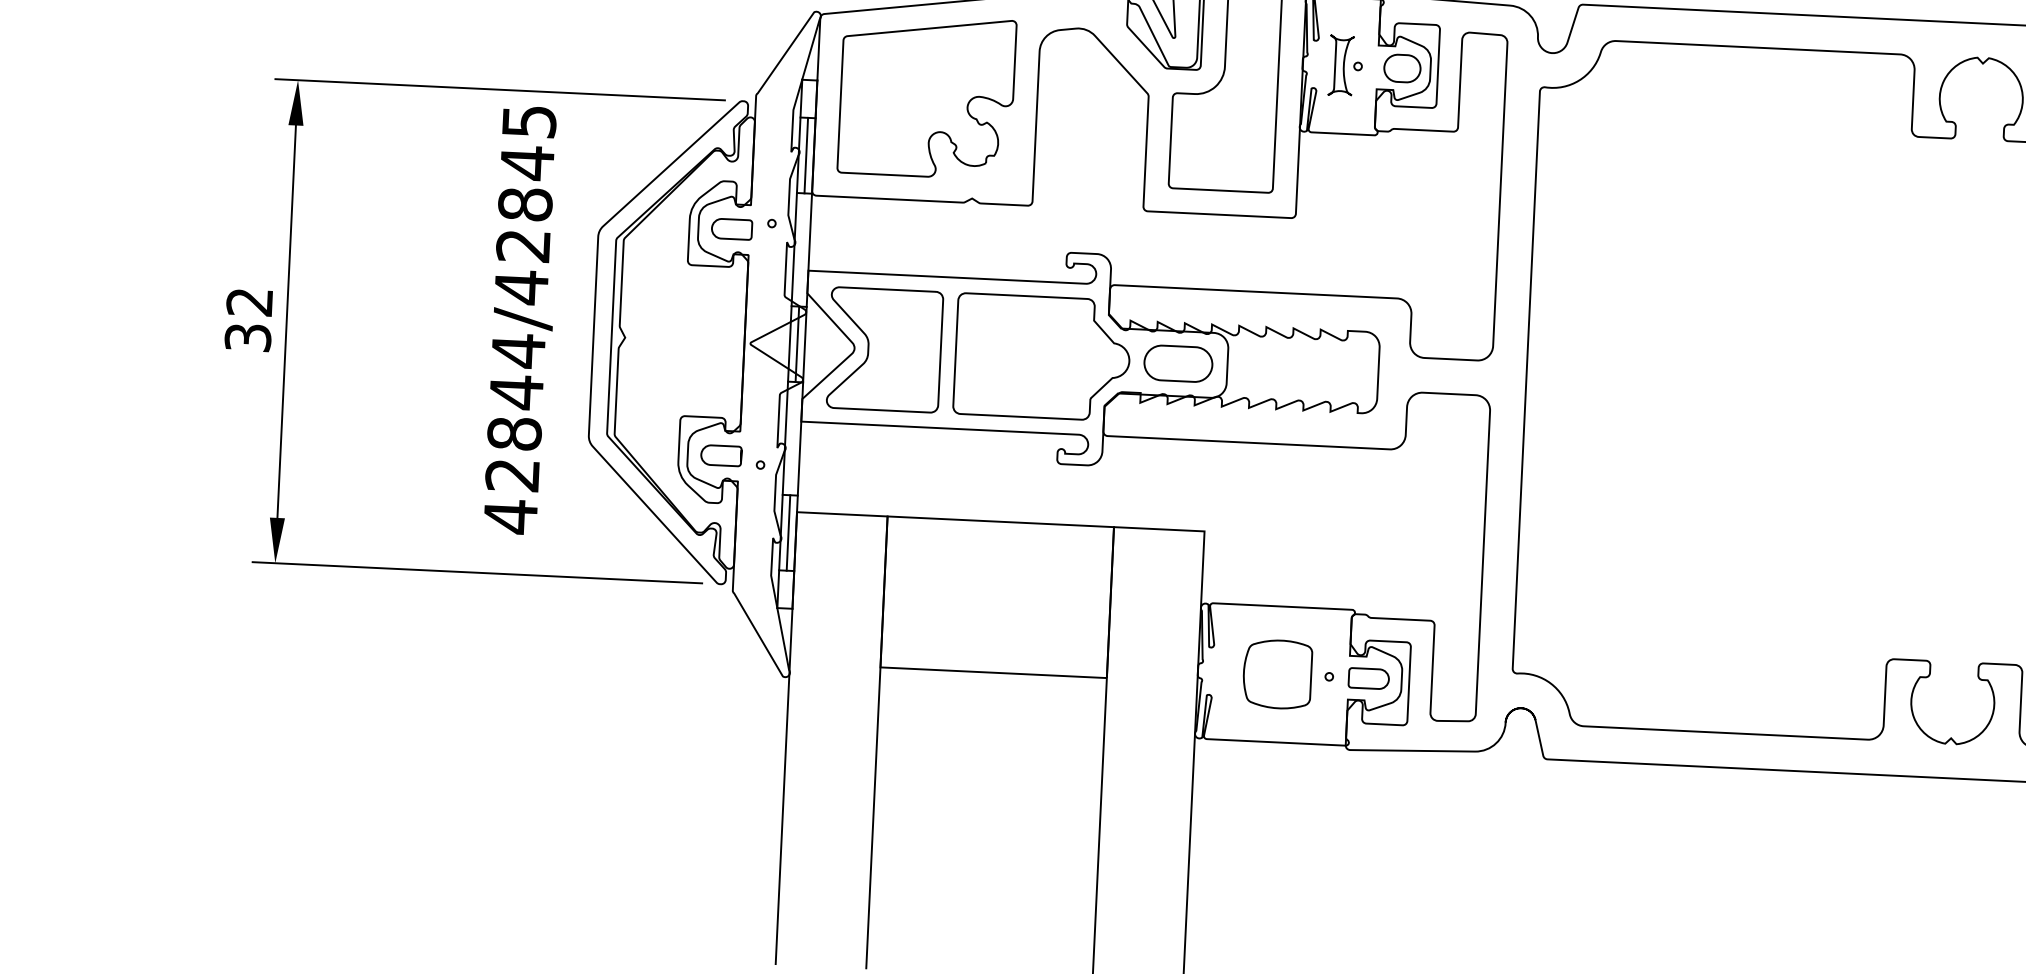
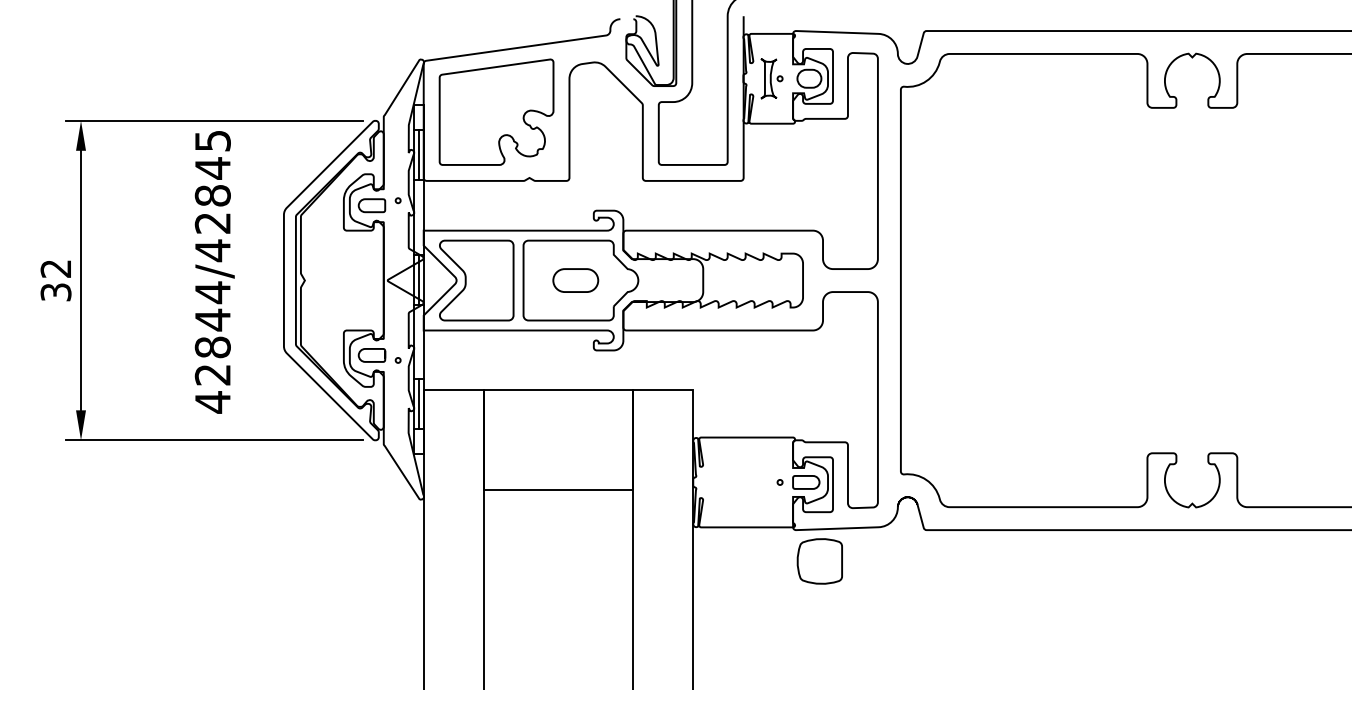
text: (522, 320) -> (214, 272), moved
part: (1177, 363) -> (575, 280), moved
part: (1276, 674) -> (819, 561), moved

